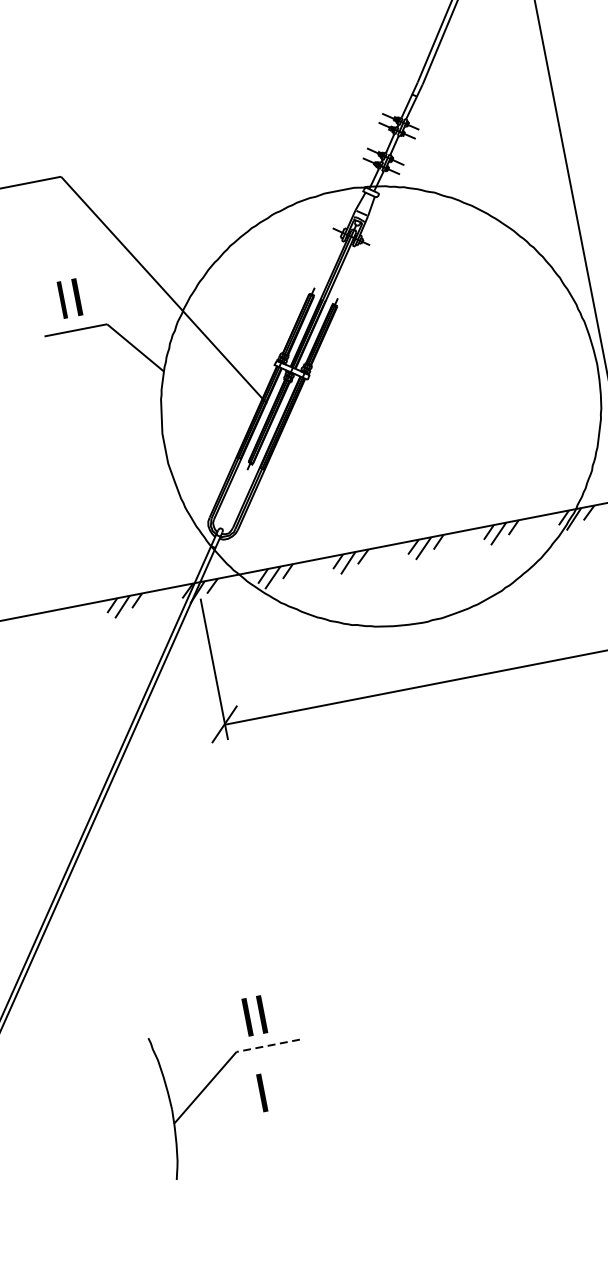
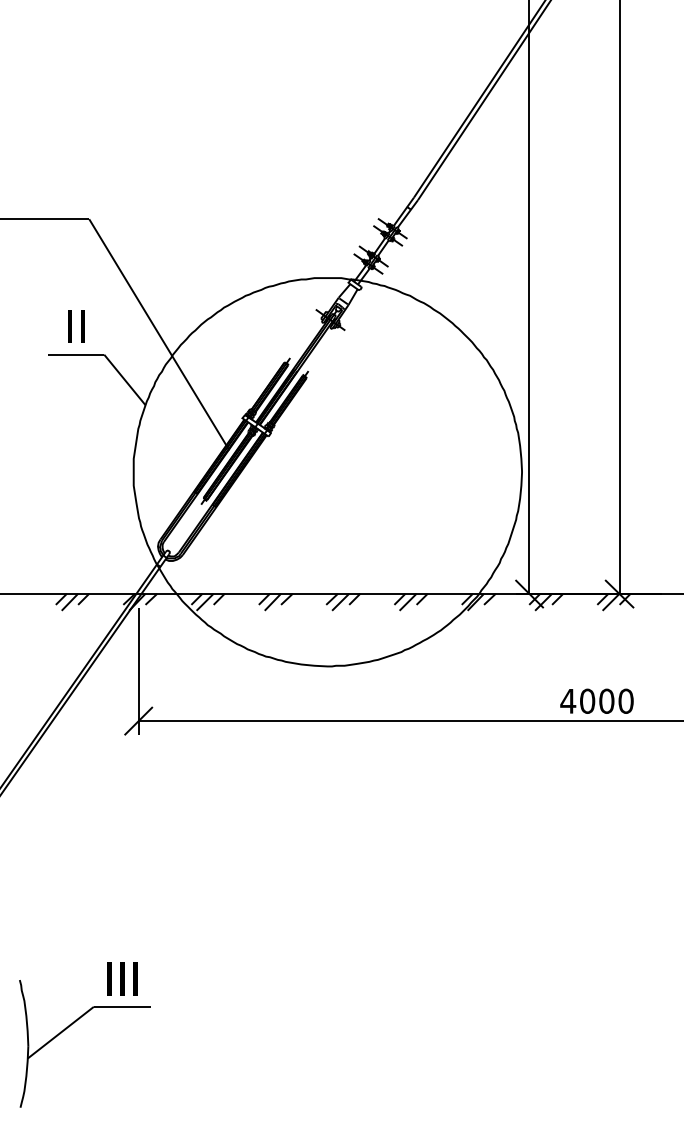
fill: (276, 1011) -> (135, 978), added
line: (267, 1045) -> (121, 1006), dashed -> solid
line: (262, 1092) -> (109, 1046), removed

